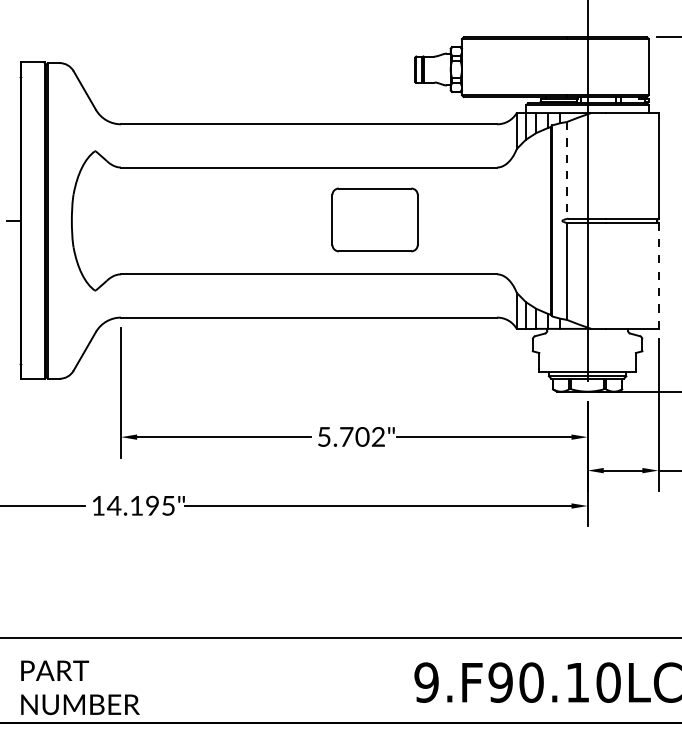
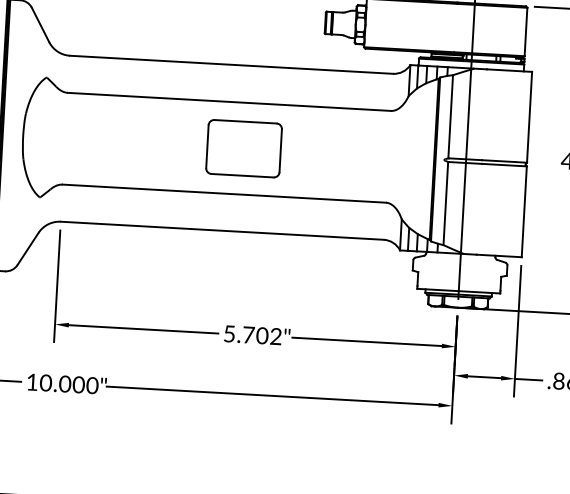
line: (566, 170) -> (450, 116), dashed -> solid
part: (374, 219) -> (243, 148), moved
line: (658, 275) -> (524, 211), dashed -> solid
text: (140, 505) -> (68, 384), 14.195" -> 10.000"

